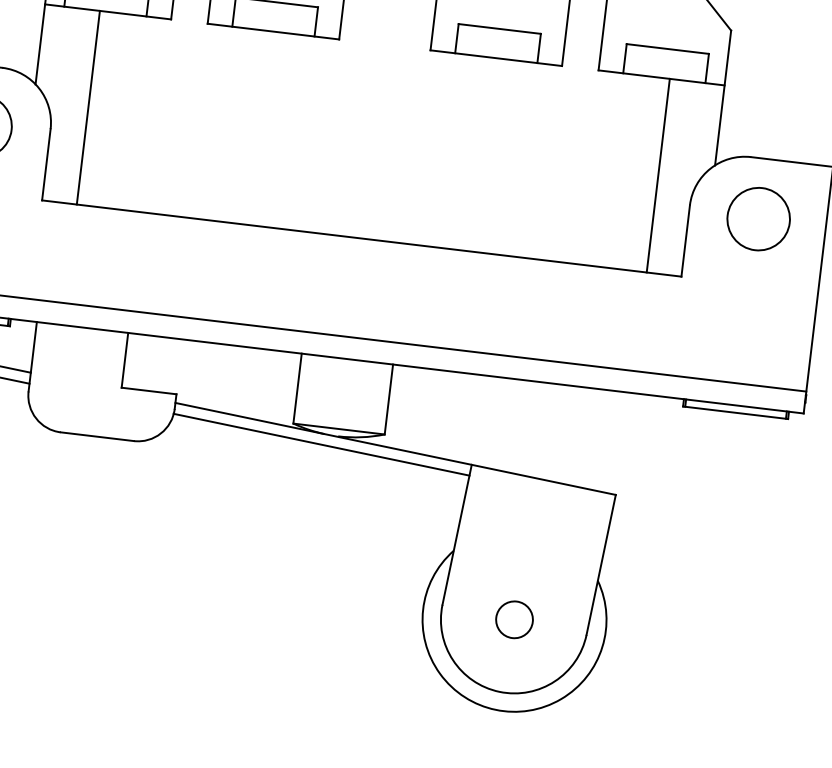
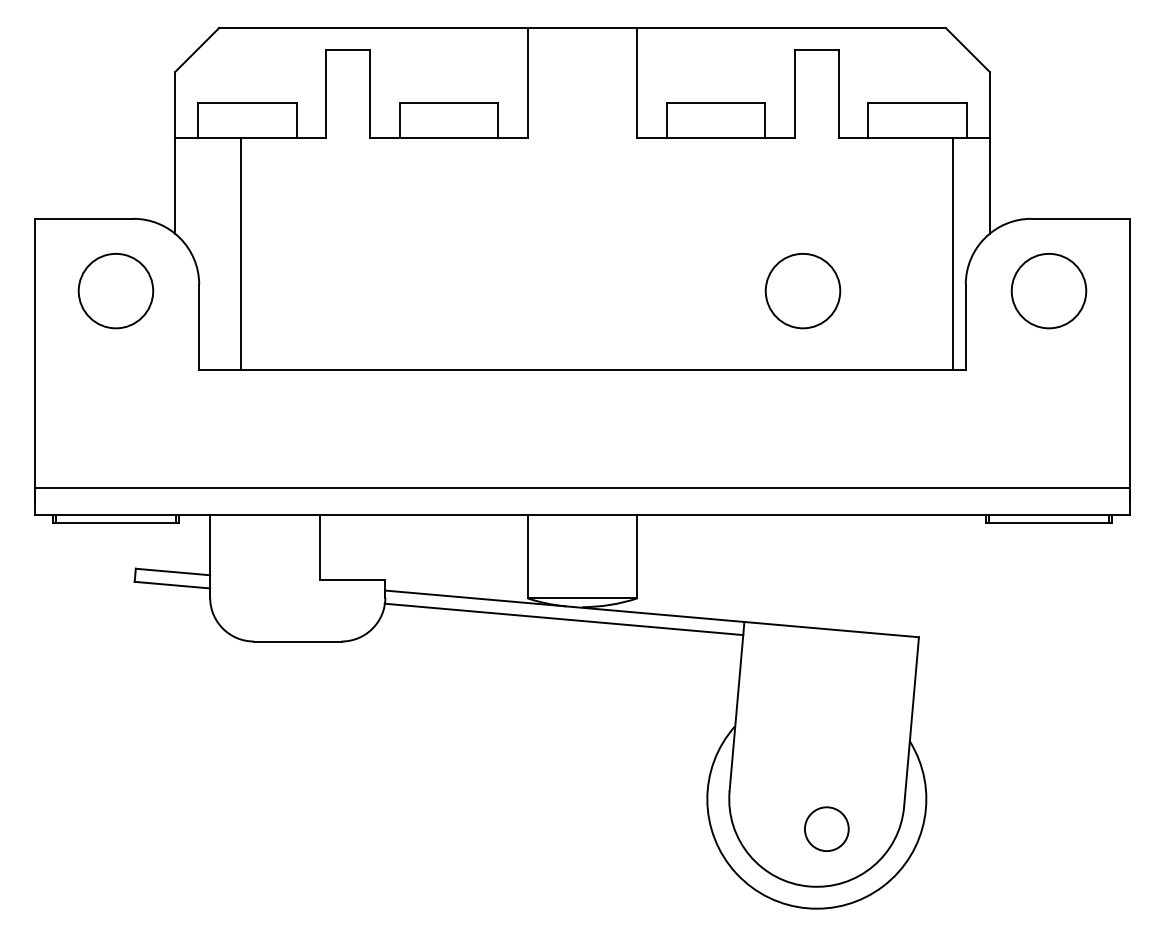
line: (658, 175) -> (953, 253), moved
circle: (553, 194) -> (802, 291), added
circle: (514, 619) -> (826, 828), moved

